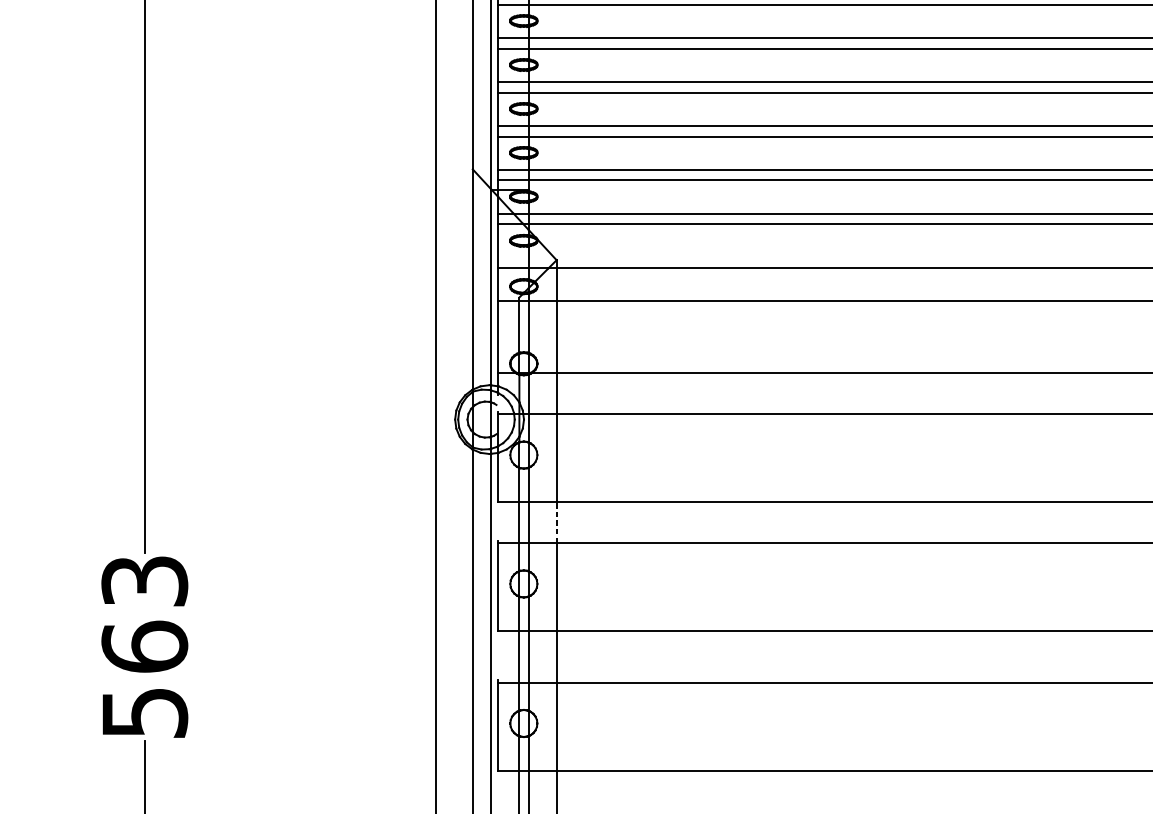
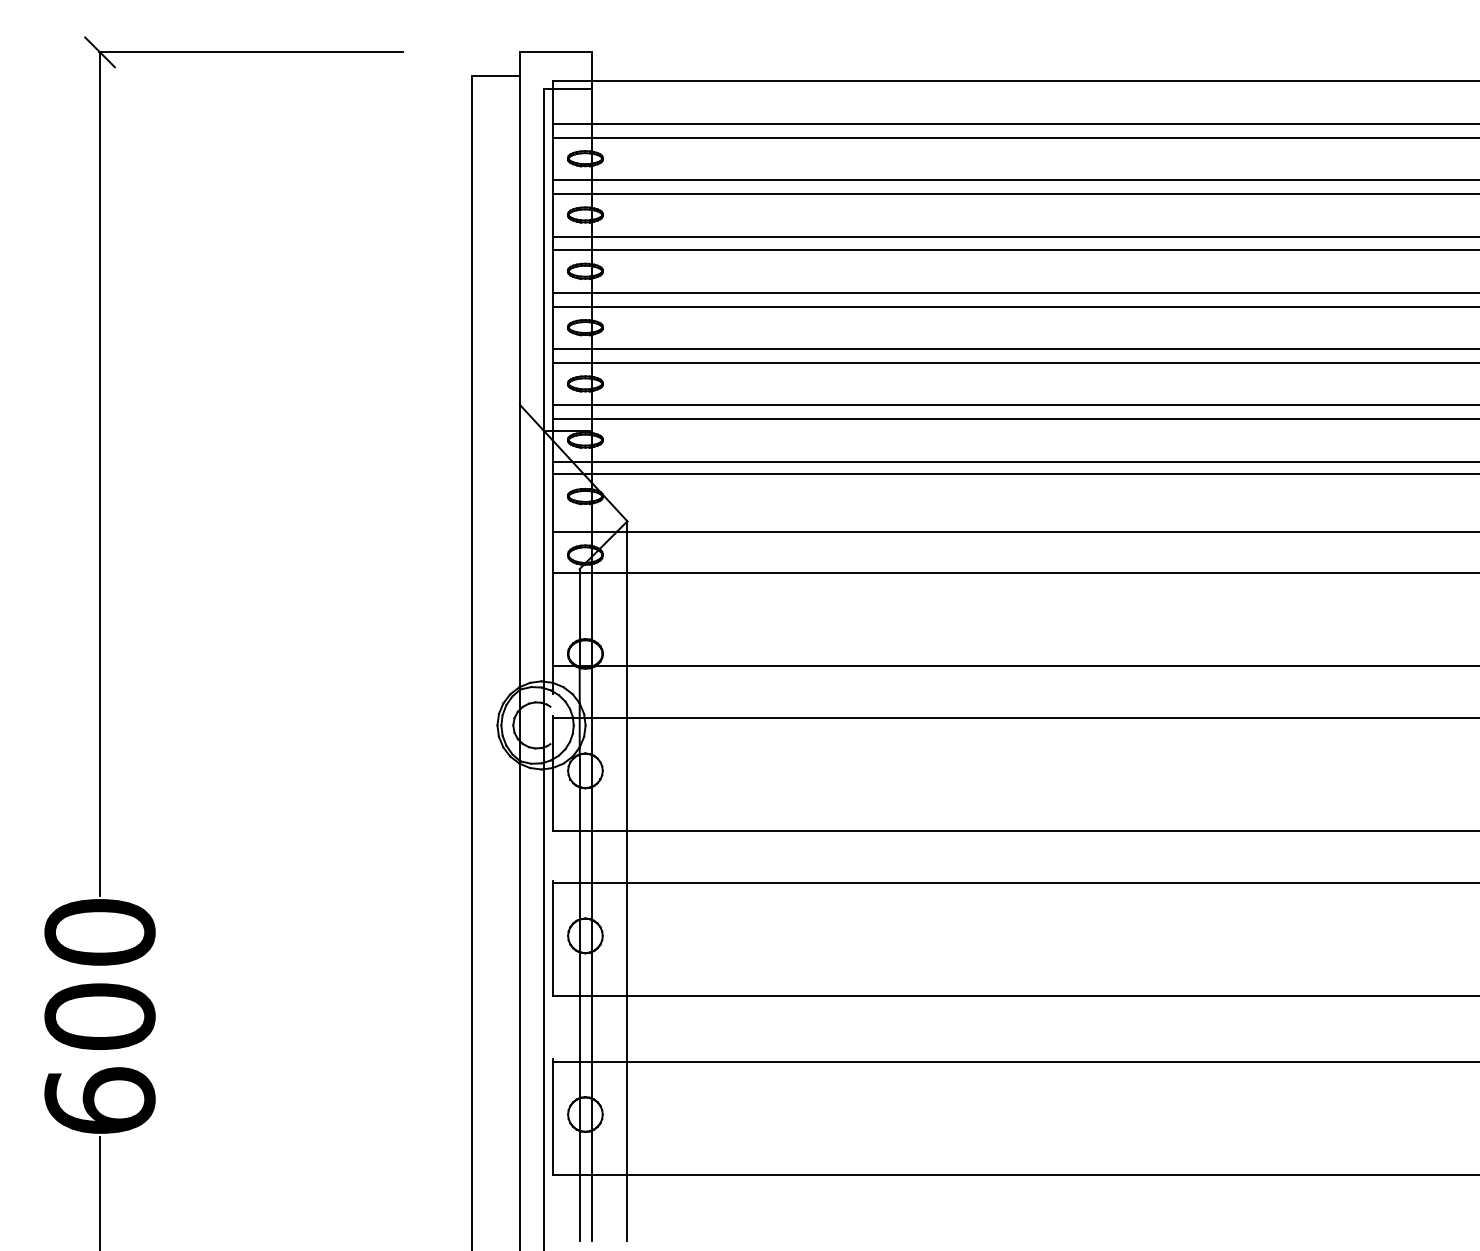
line: (556, 521) -> (627, 856), dashed -> solid
text: (144, 646) -> (99, 1016), 563 -> 600

